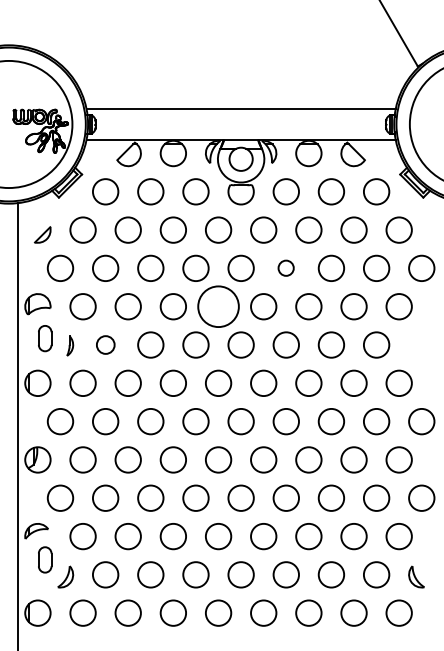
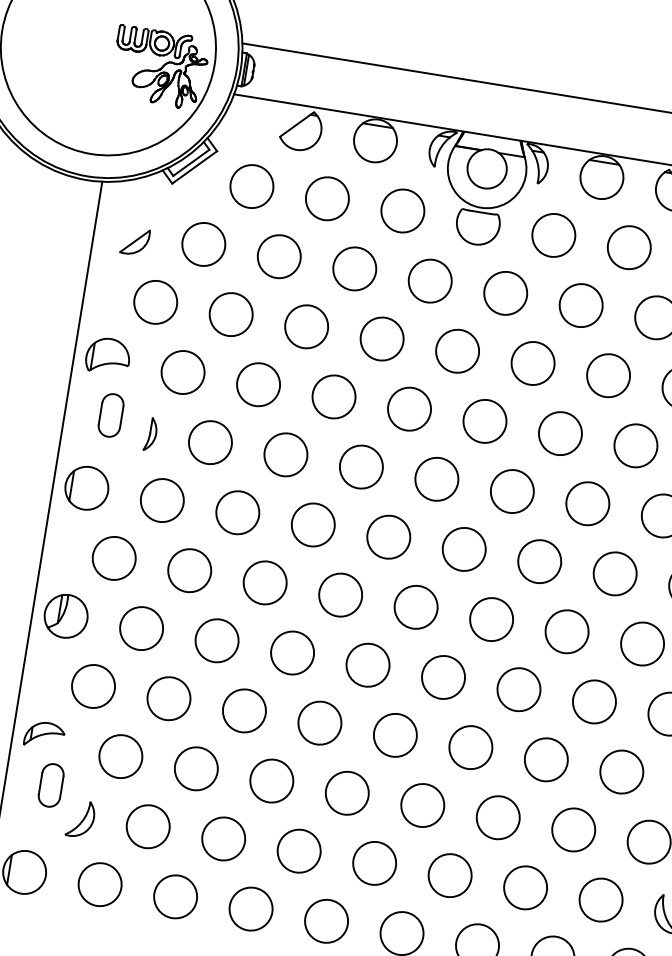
circle: (285, 267) -> (532, 361), size x1.67
circle: (218, 306) -> (409, 408), size x0.62
circle: (105, 344) -> (210, 441), size x1.43

